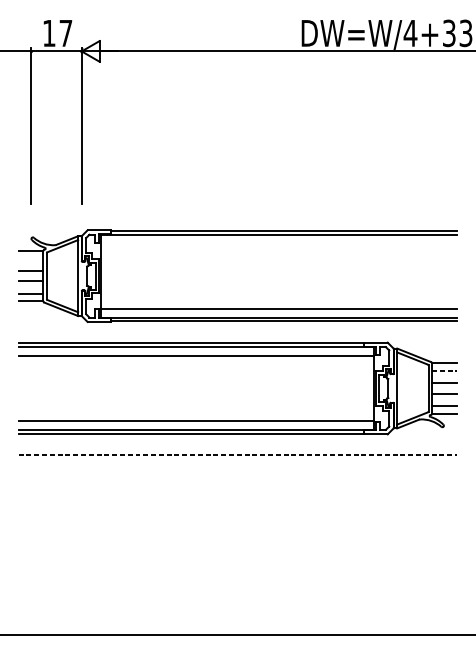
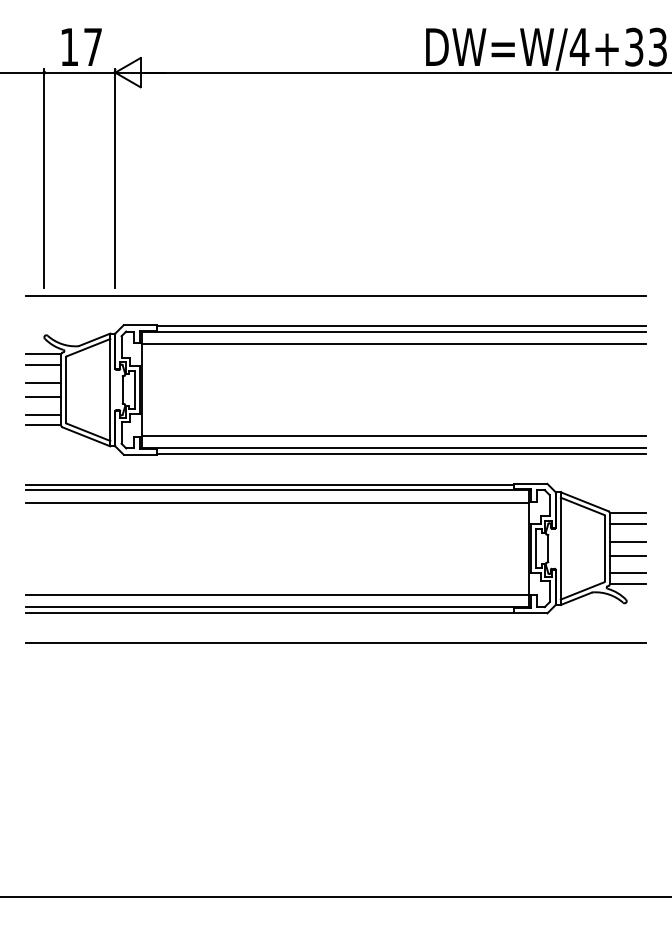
line: (237, 209) -> (335, 296), added
line: (278, 243) -> (393, 344), added
line: (30, 258) -> (43, 365), added
line: (444, 371) -> (627, 524), dashed -> solid
line: (237, 454) -> (335, 642), dashed -> solid

